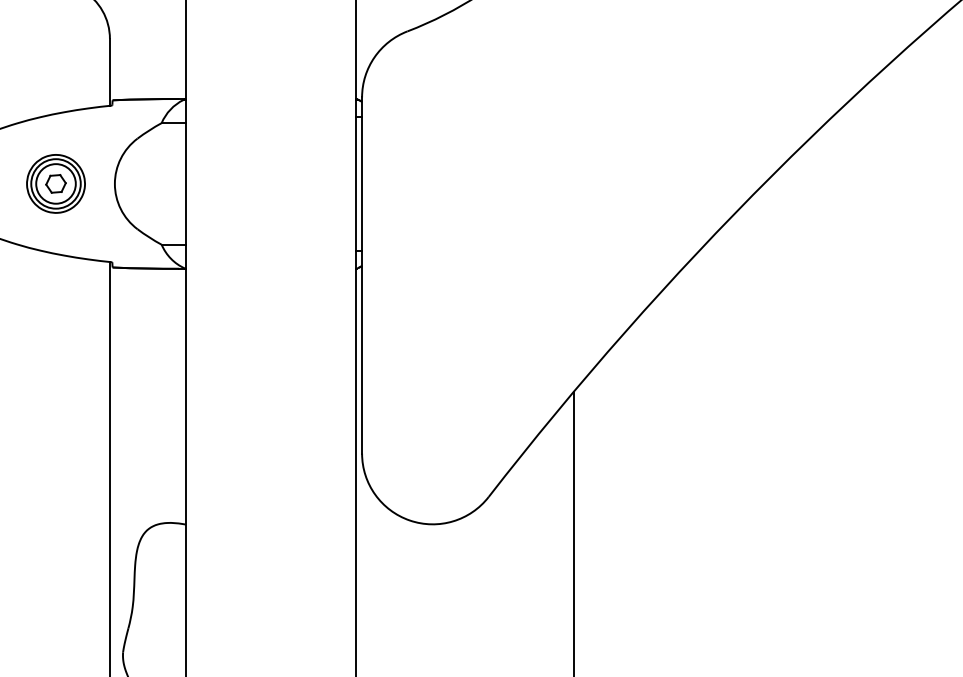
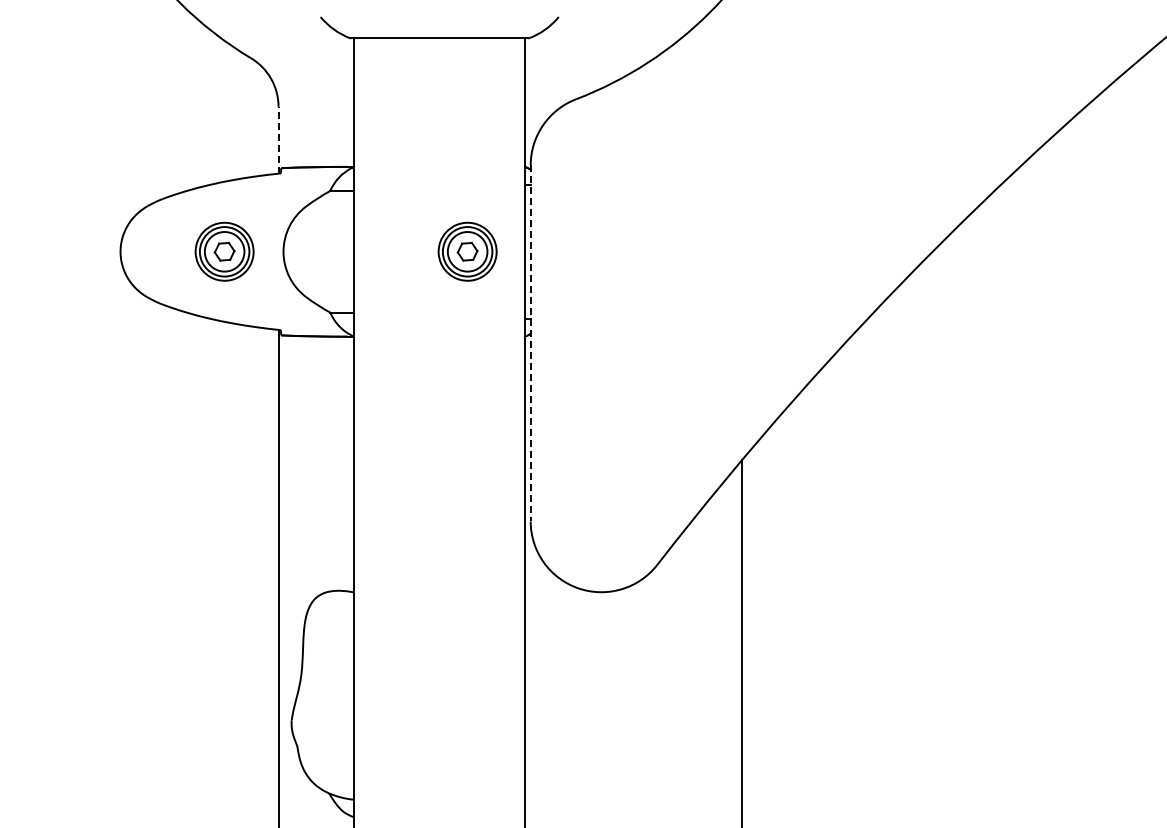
line: (109, 71) -> (278, 139), solid -> dashed
part: (298, 183) -> (467, 251), added
line: (361, 275) -> (530, 343), solid -> dashed

